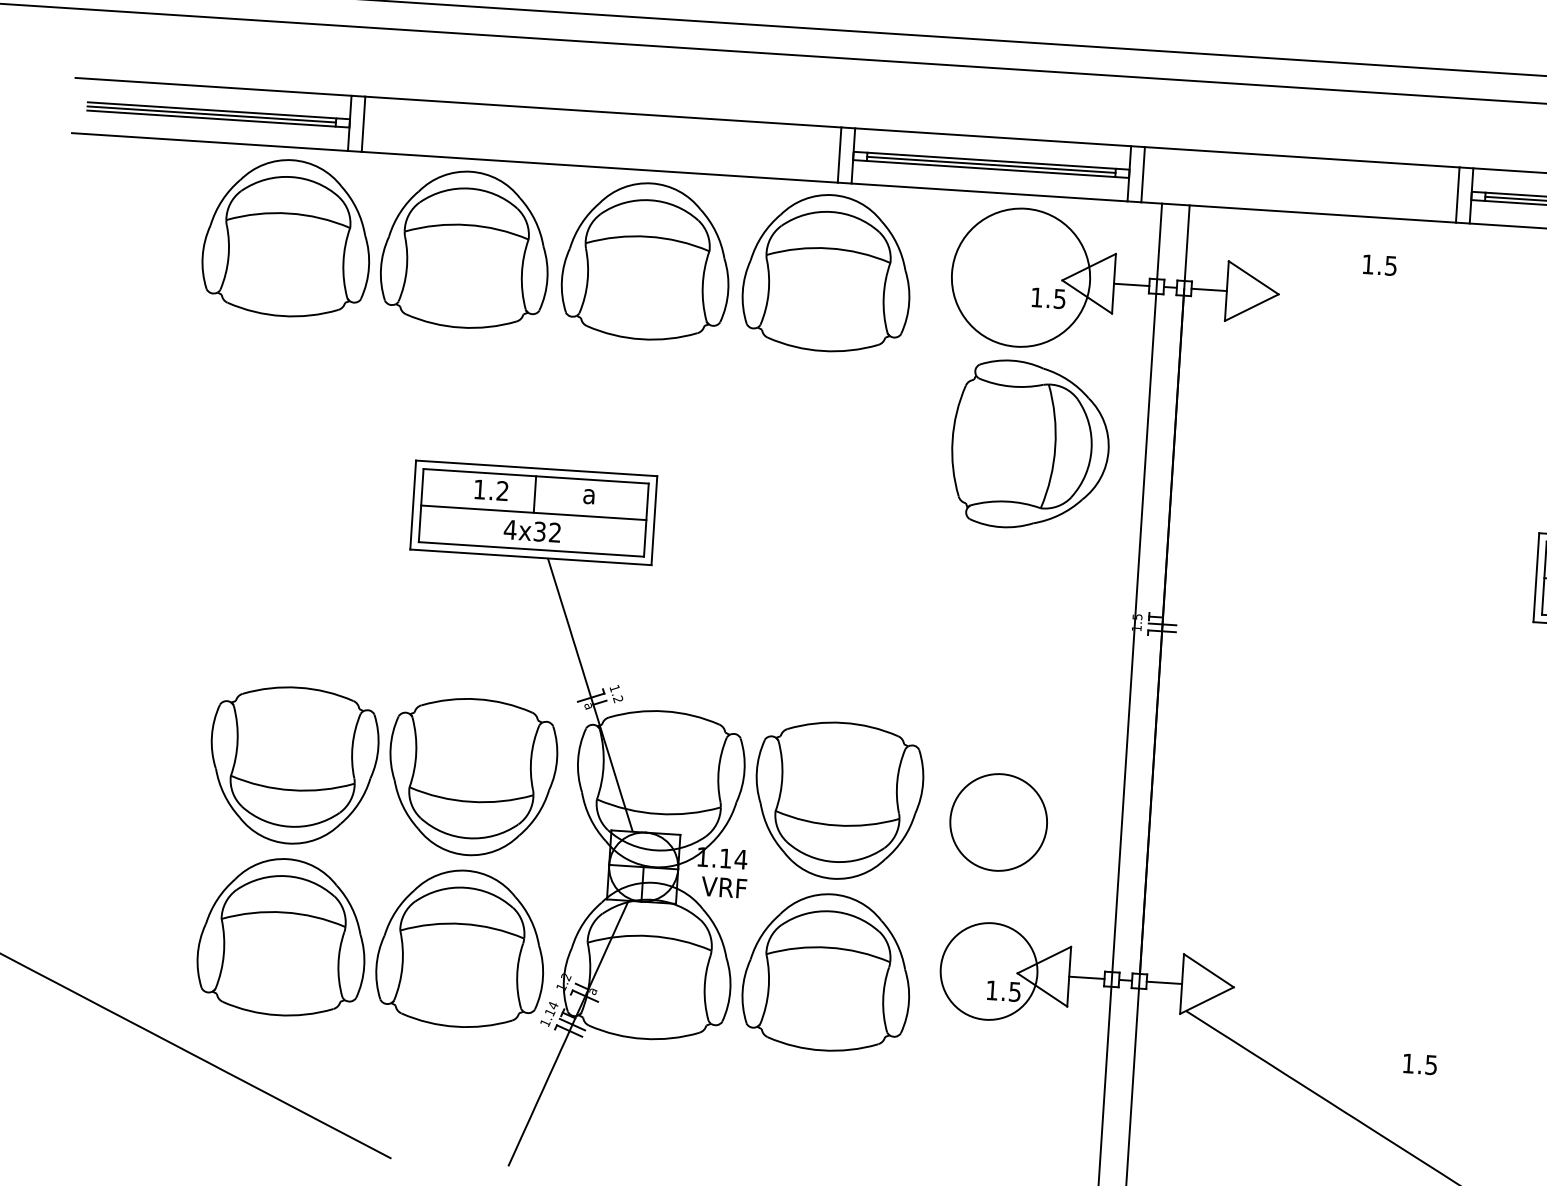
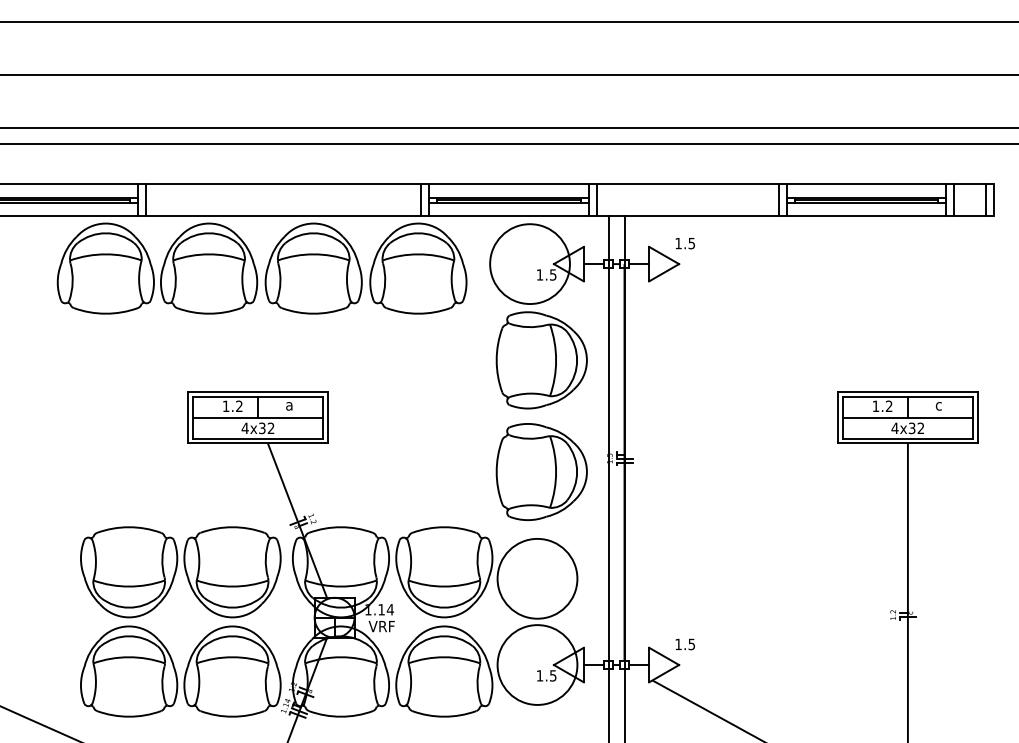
text: (1378, 265) -> (684, 243), moved
part: (1017, 637) -> (541, 471), added
circle: (998, 821) -> (537, 578), size x1.43
circle: (989, 970) -> (537, 664), size x1.43
text: (1418, 1064) -> (684, 644), moved

